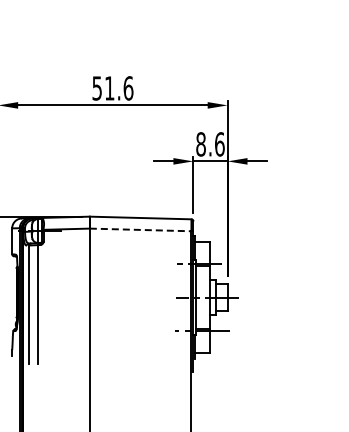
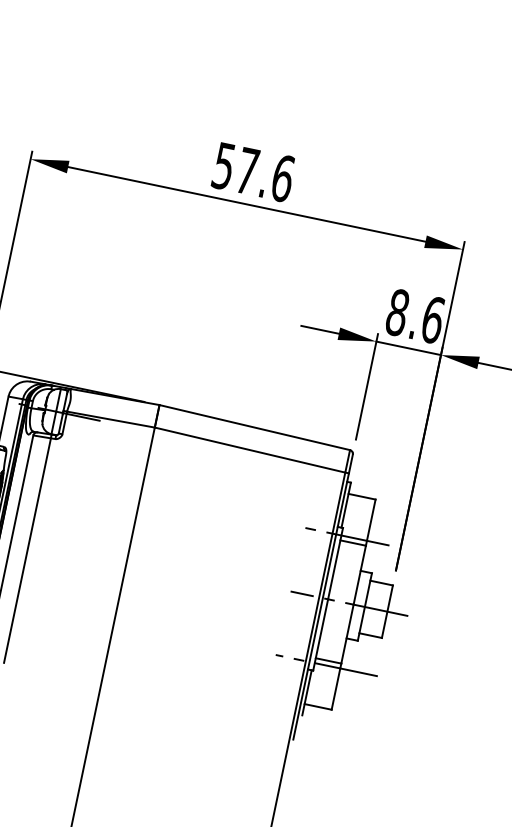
text: (109, 88) -> (247, 171), 51.6 -> 57.6
line: (140, 229) -> (249, 449), dashed -> solid

